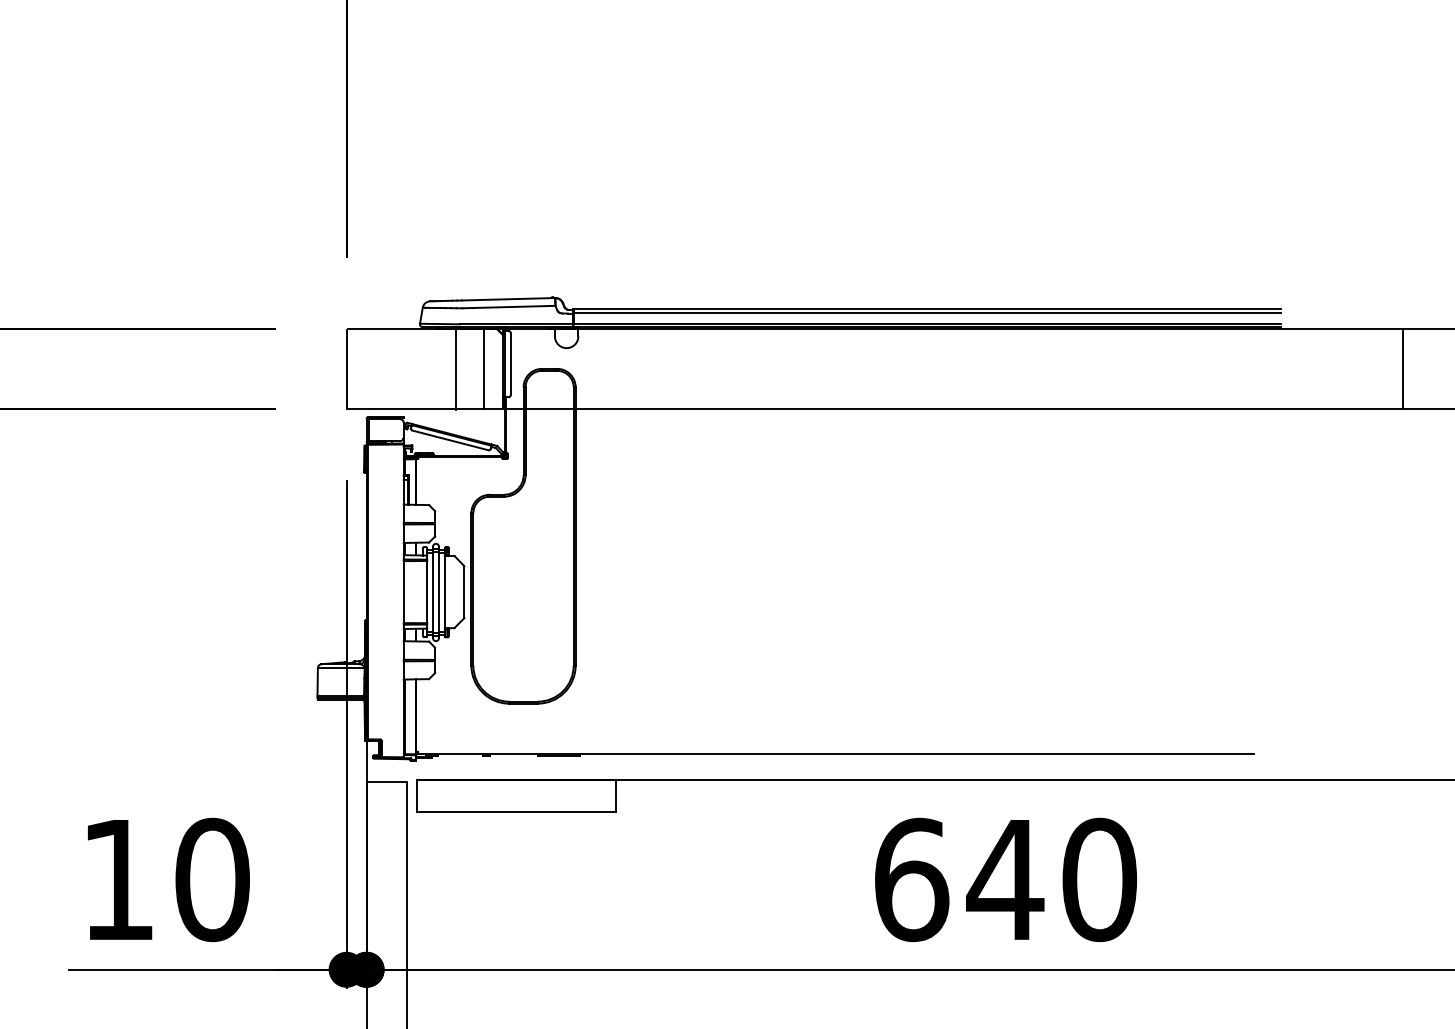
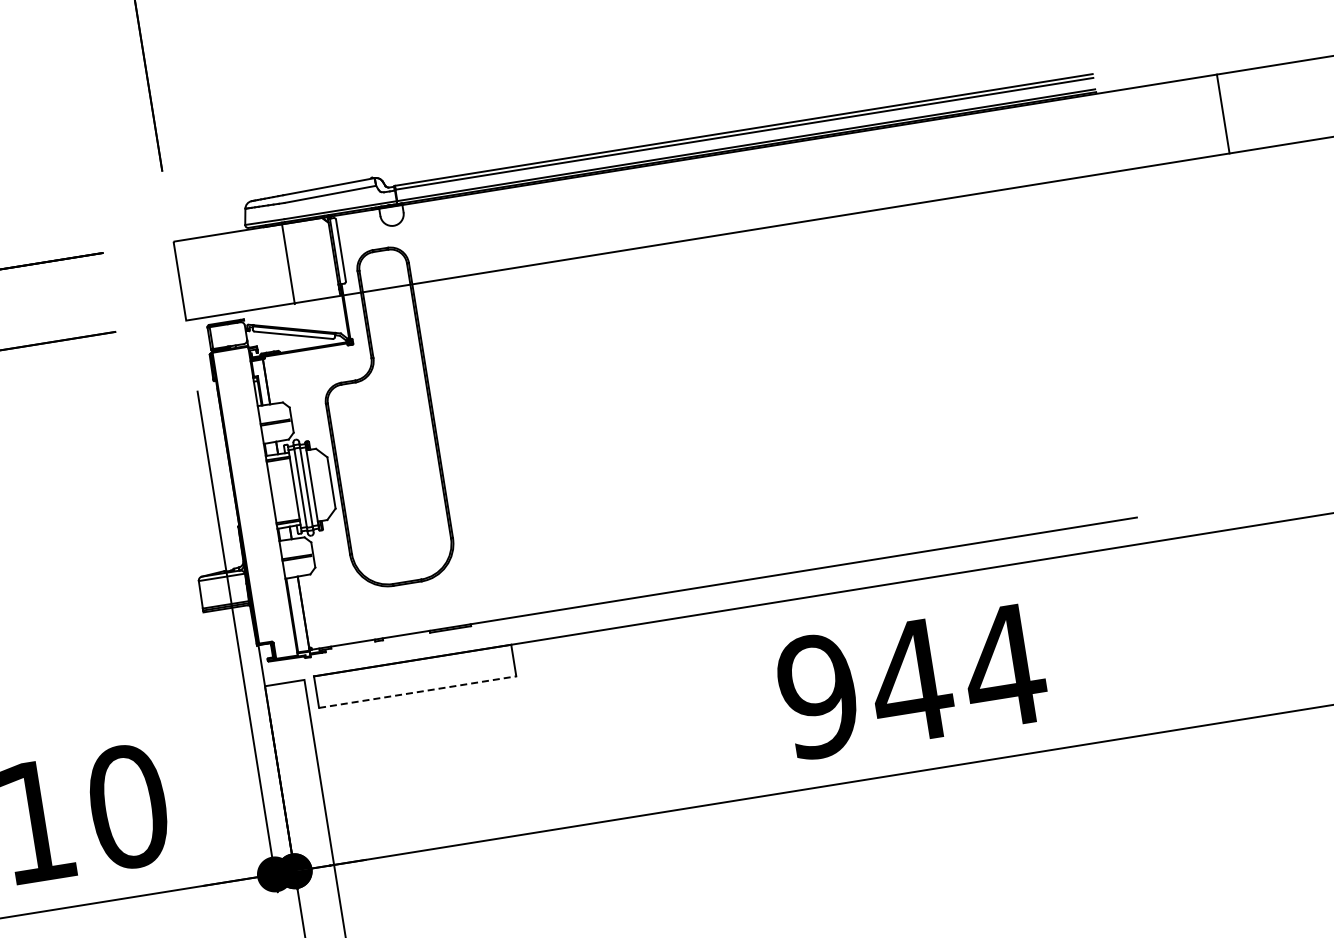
line: (484, 368) -> (315, 258), removed
line: (516, 812) -> (417, 692), solid -> dashed
text: (1006, 879) -> (912, 680), 640 -> 944

